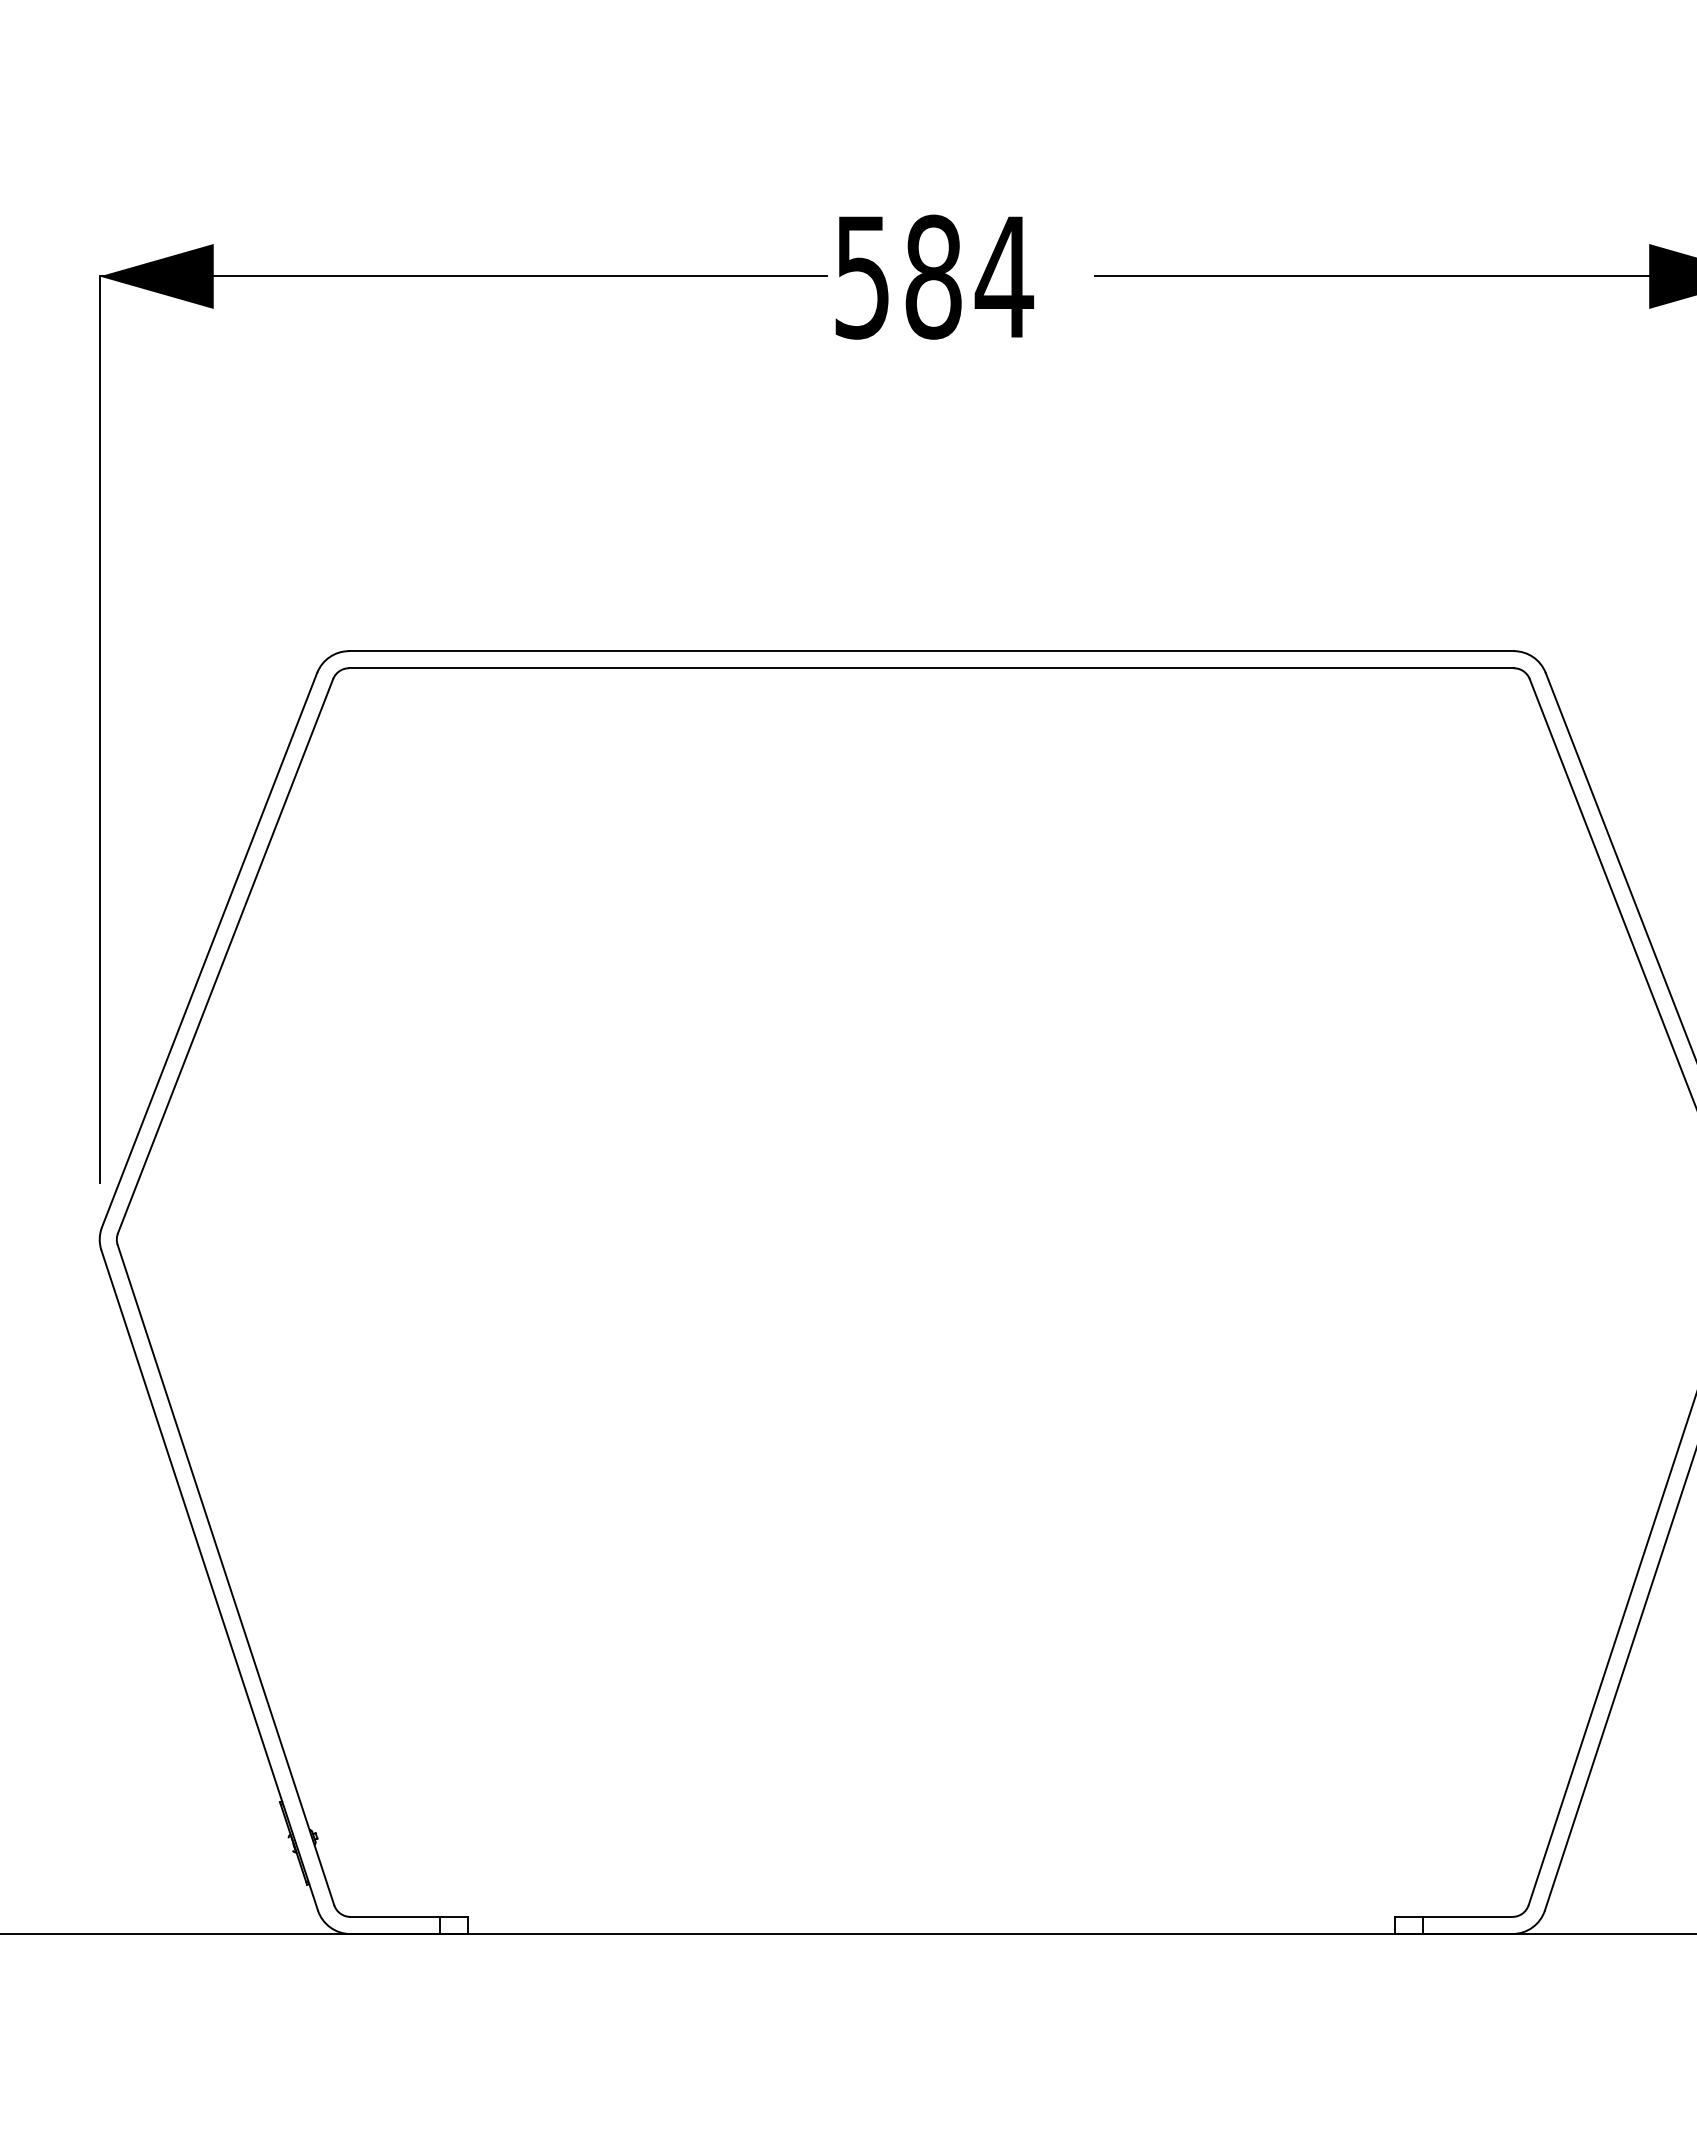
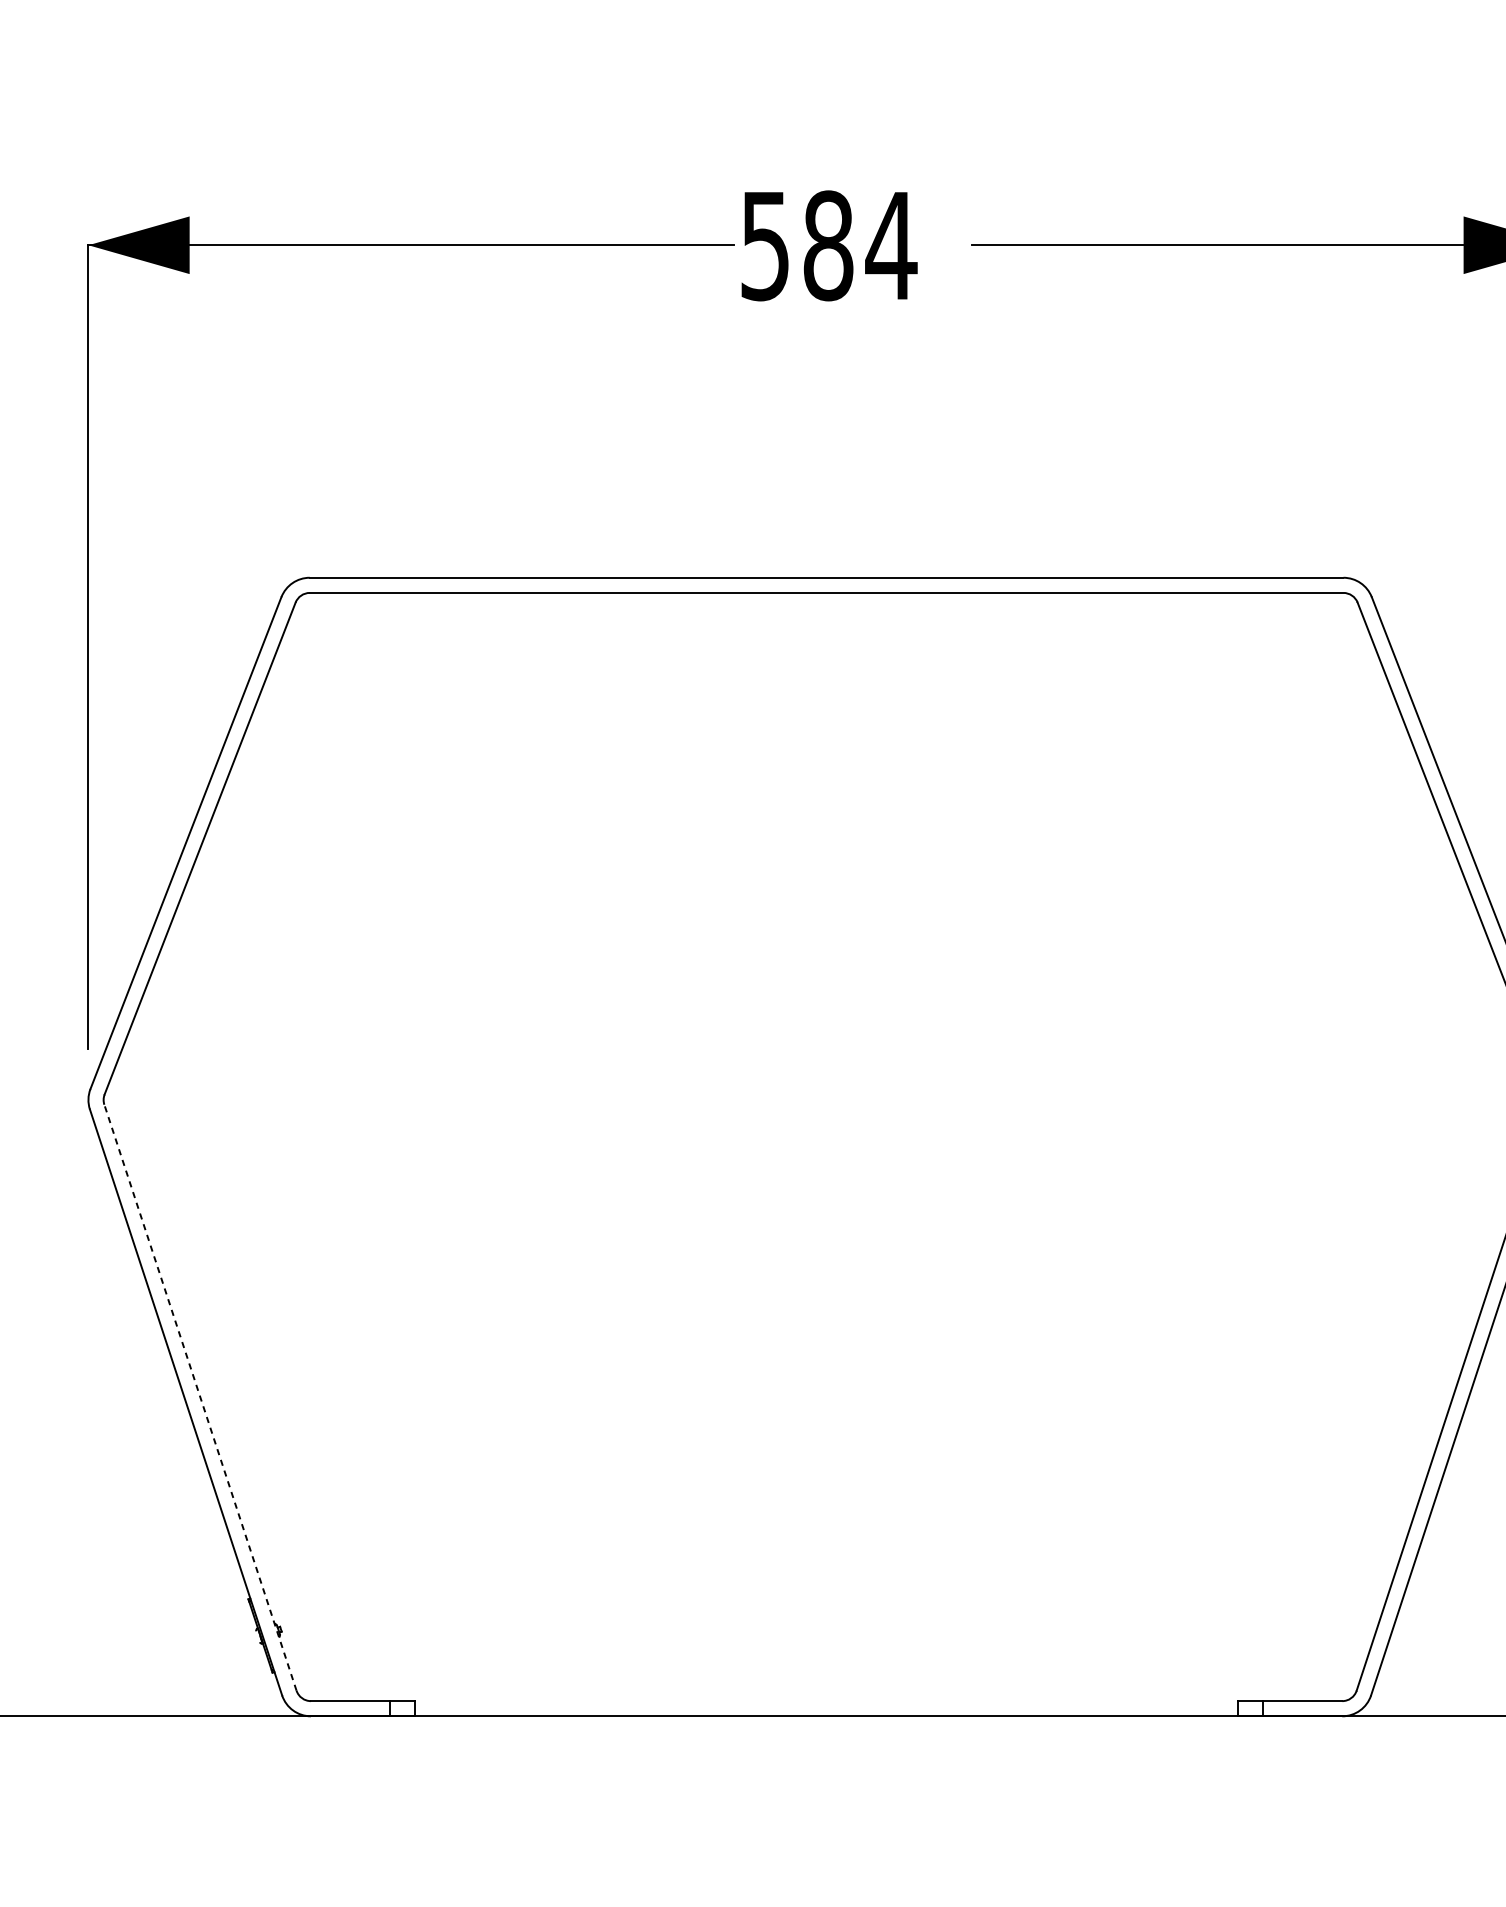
line: (225, 1574) -> (200, 1397), solid -> dashed

